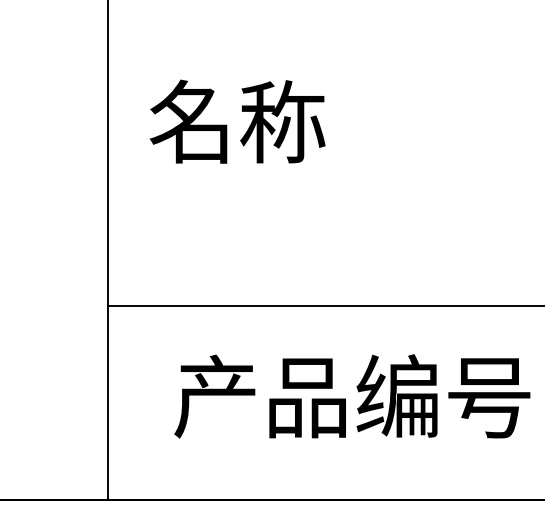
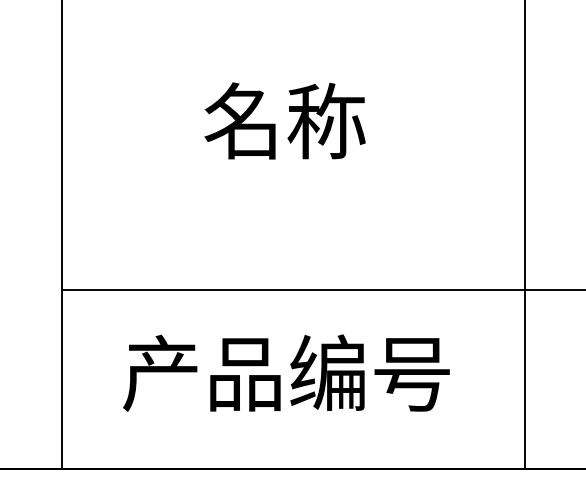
text: (236, 121) -> (284, 120), moved

